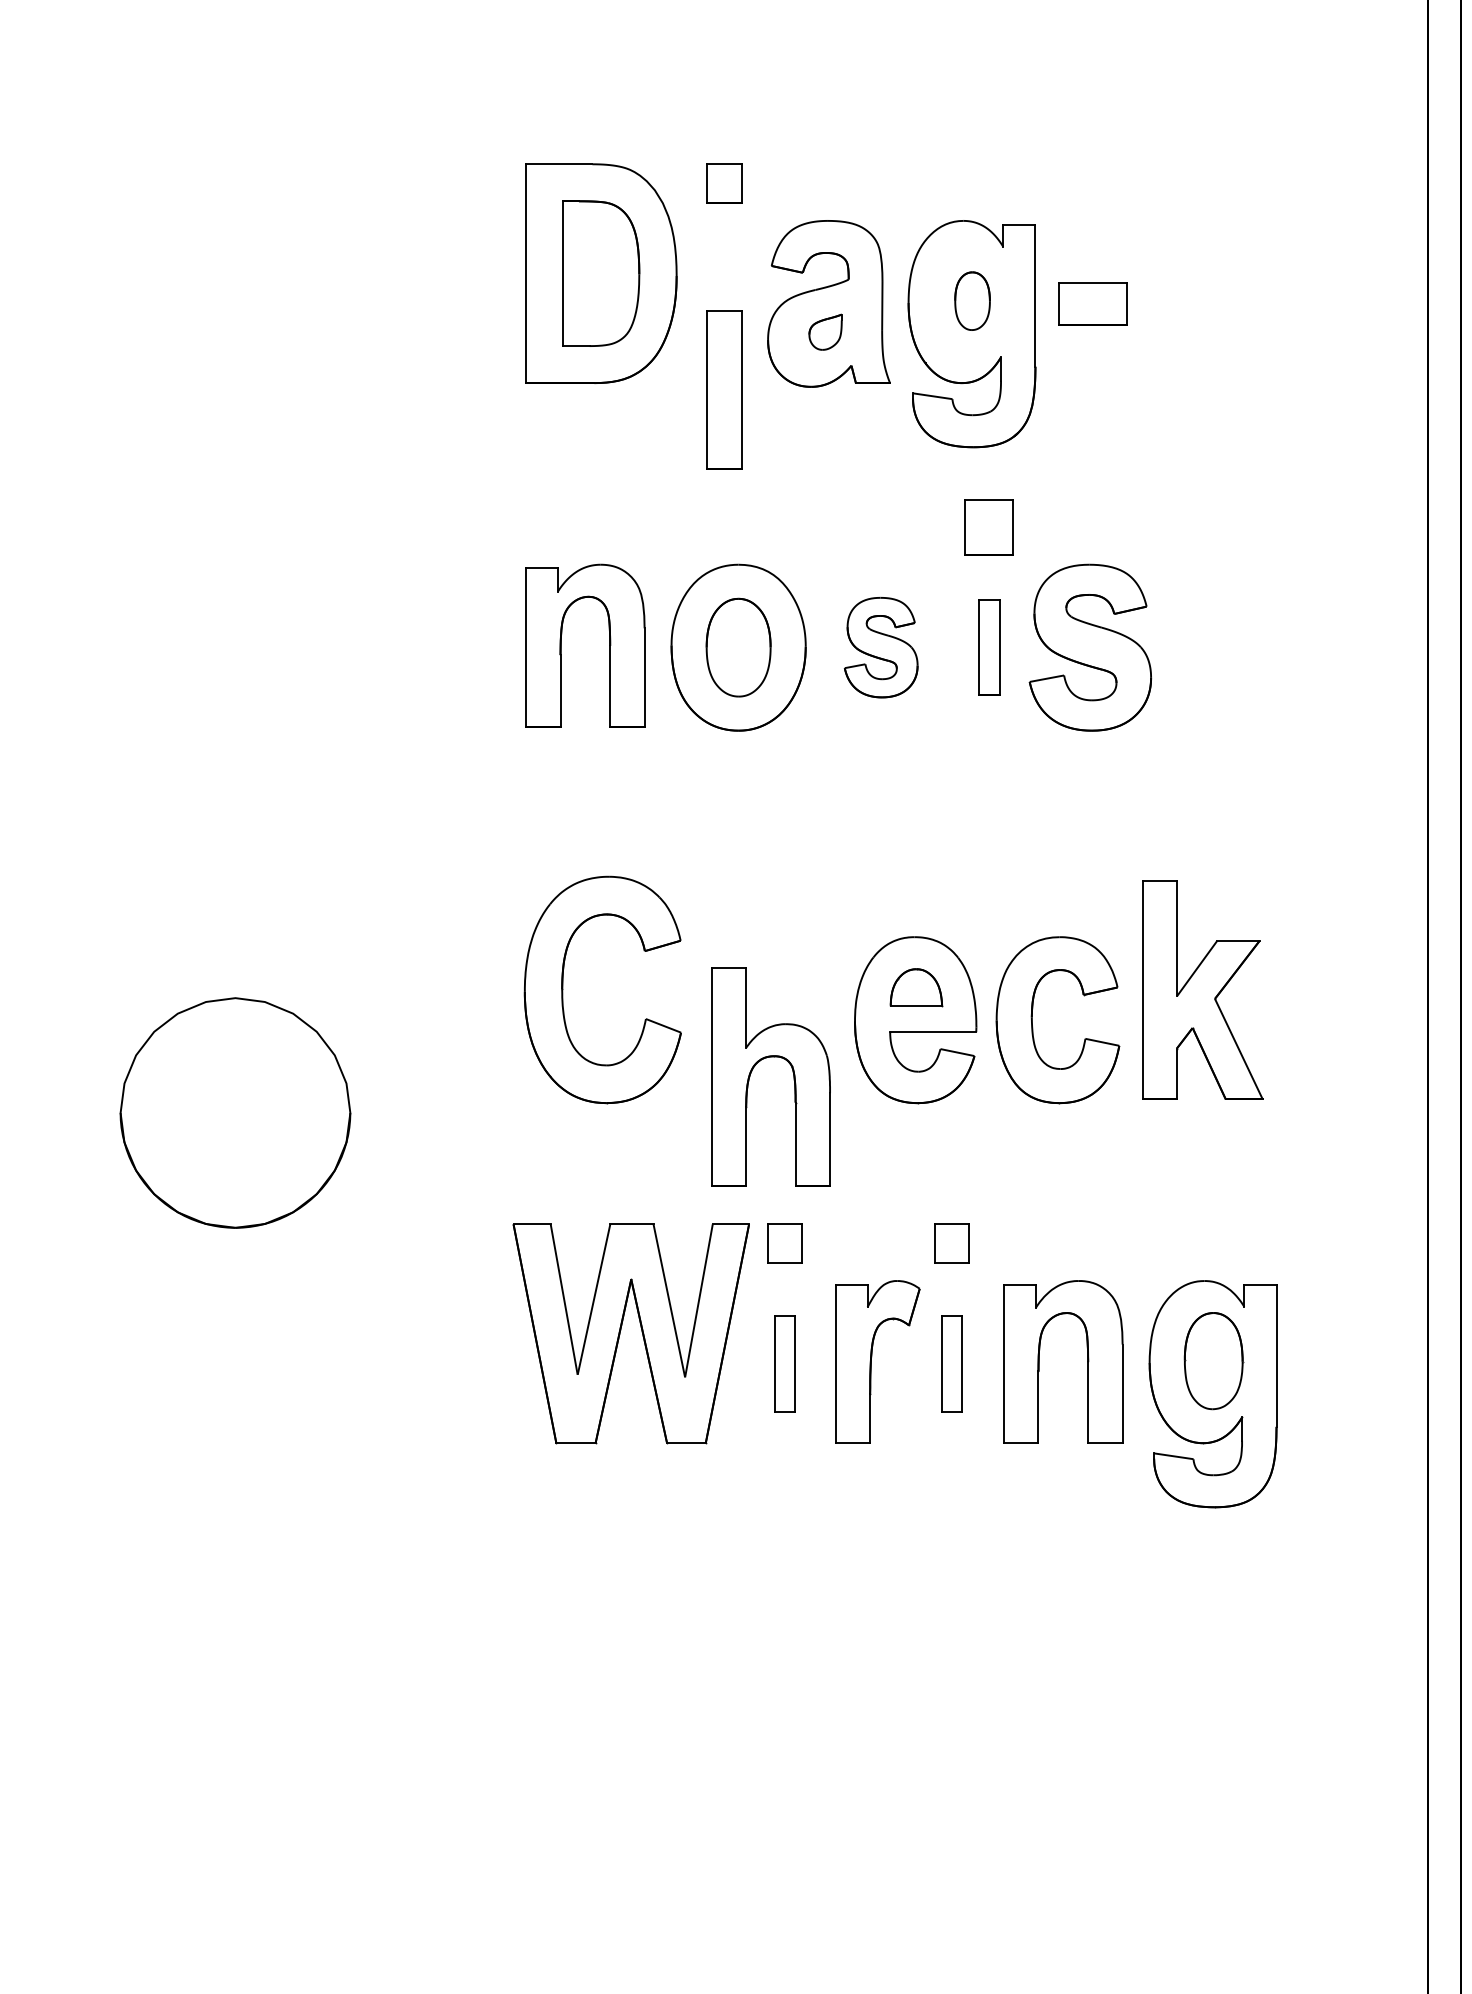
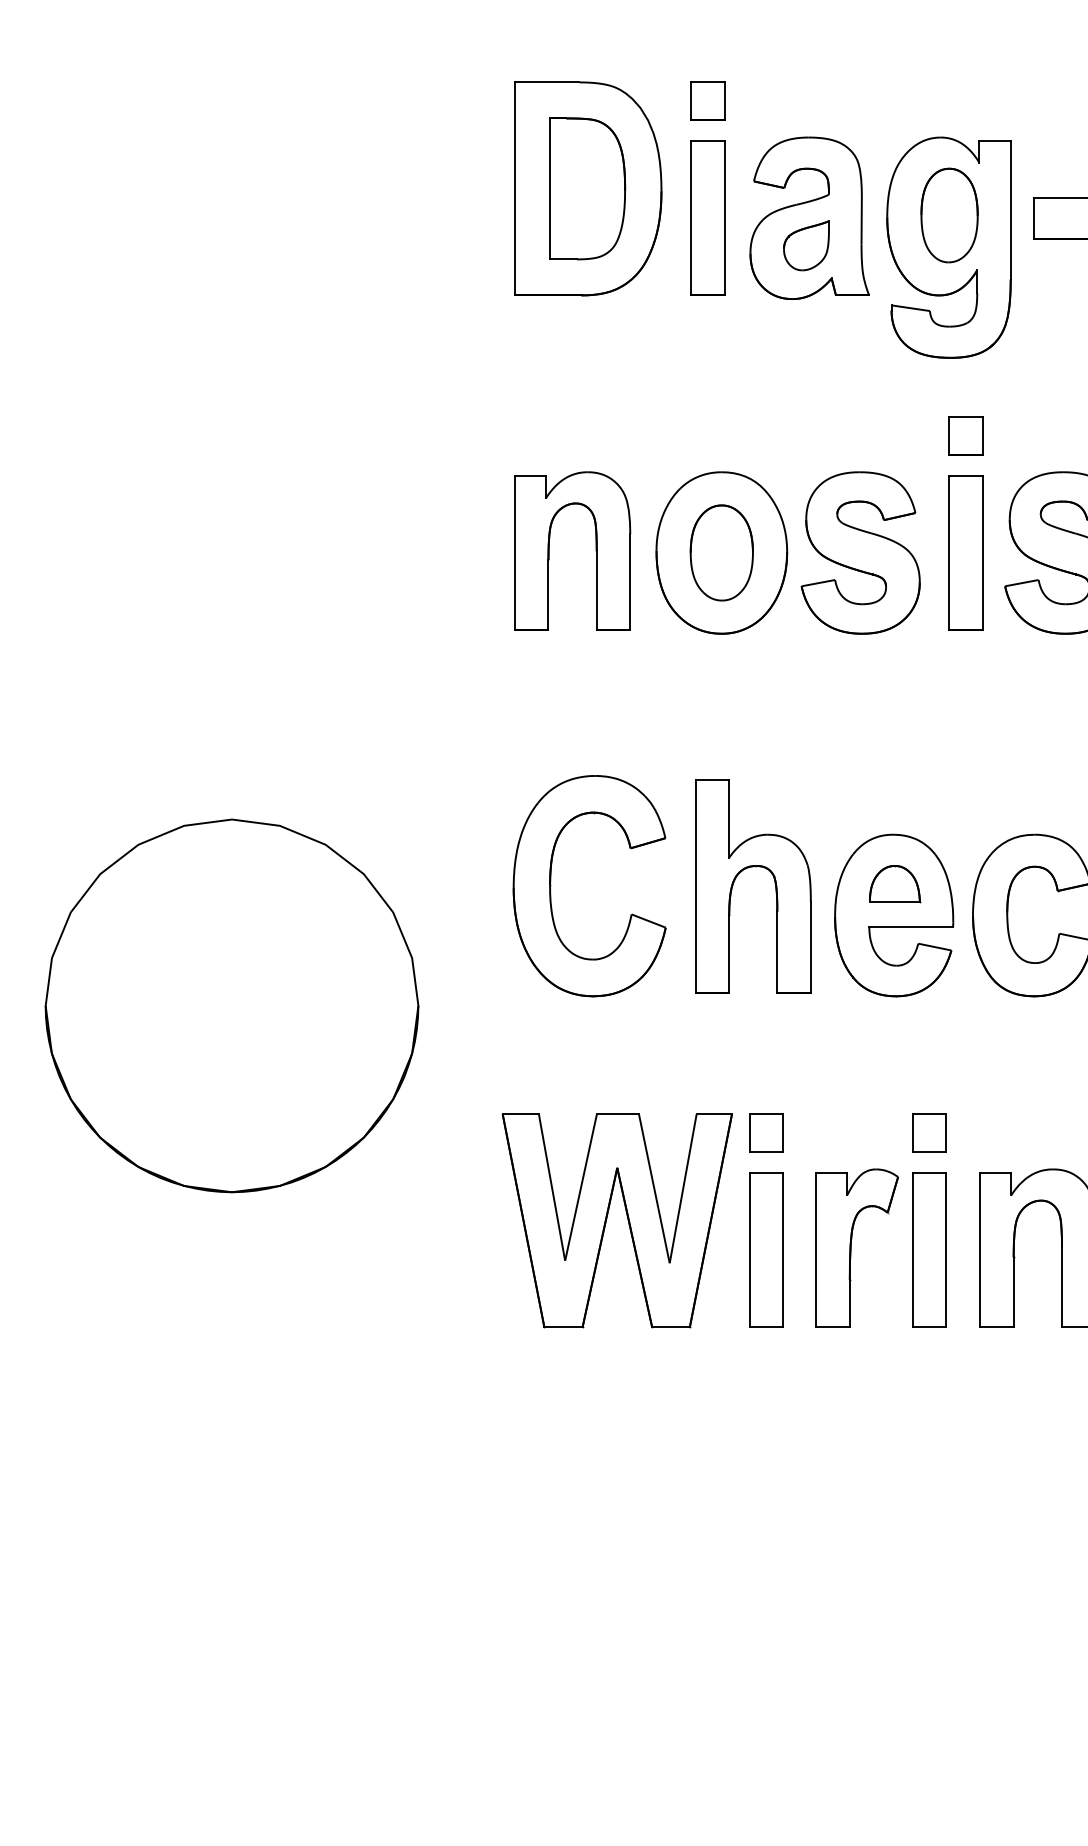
part: (972, 301) -> (949, 215), size x1.67
part: (825, 332) -> (806, 246), size x1.43
part: (724, 389) -> (708, 217), moved
part: (988, 527) -> (965, 435), size x0.71
part: (880, 647) -> (859, 552), size x1.67
part: (988, 647) -> (965, 552), size x1.67
part: (760, 1061) -> (743, 871), moved
part: (235, 1112) -> (232, 1005), size x1.67
part: (784, 1363) -> (766, 1249), size x1.67
part: (951, 1363) -> (929, 1249), size x1.67

